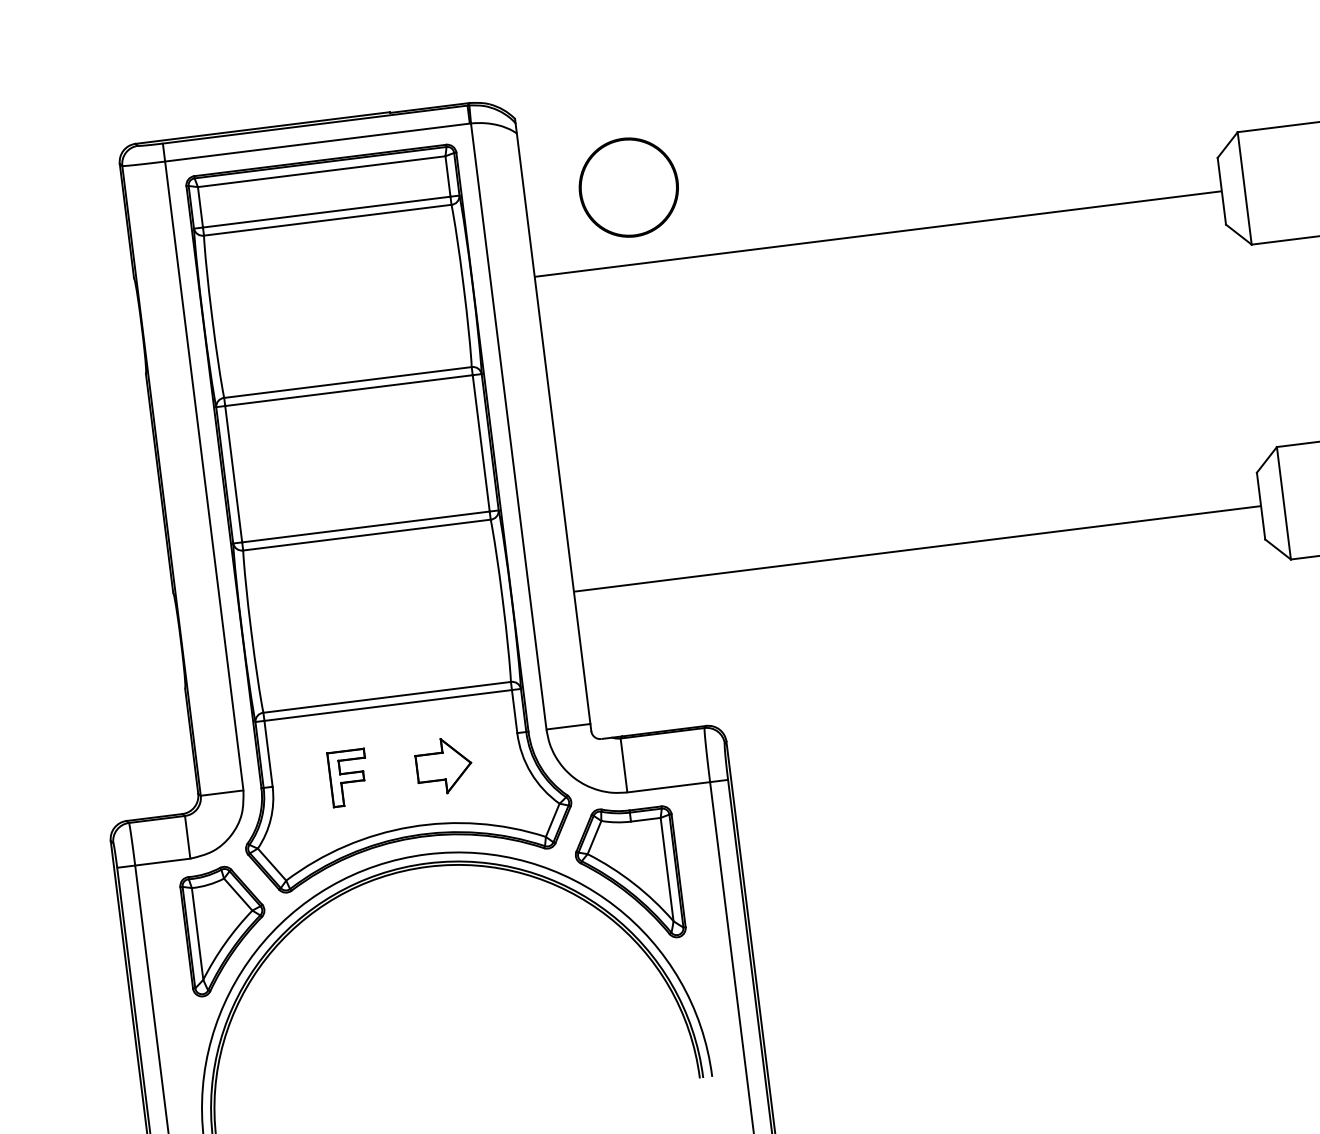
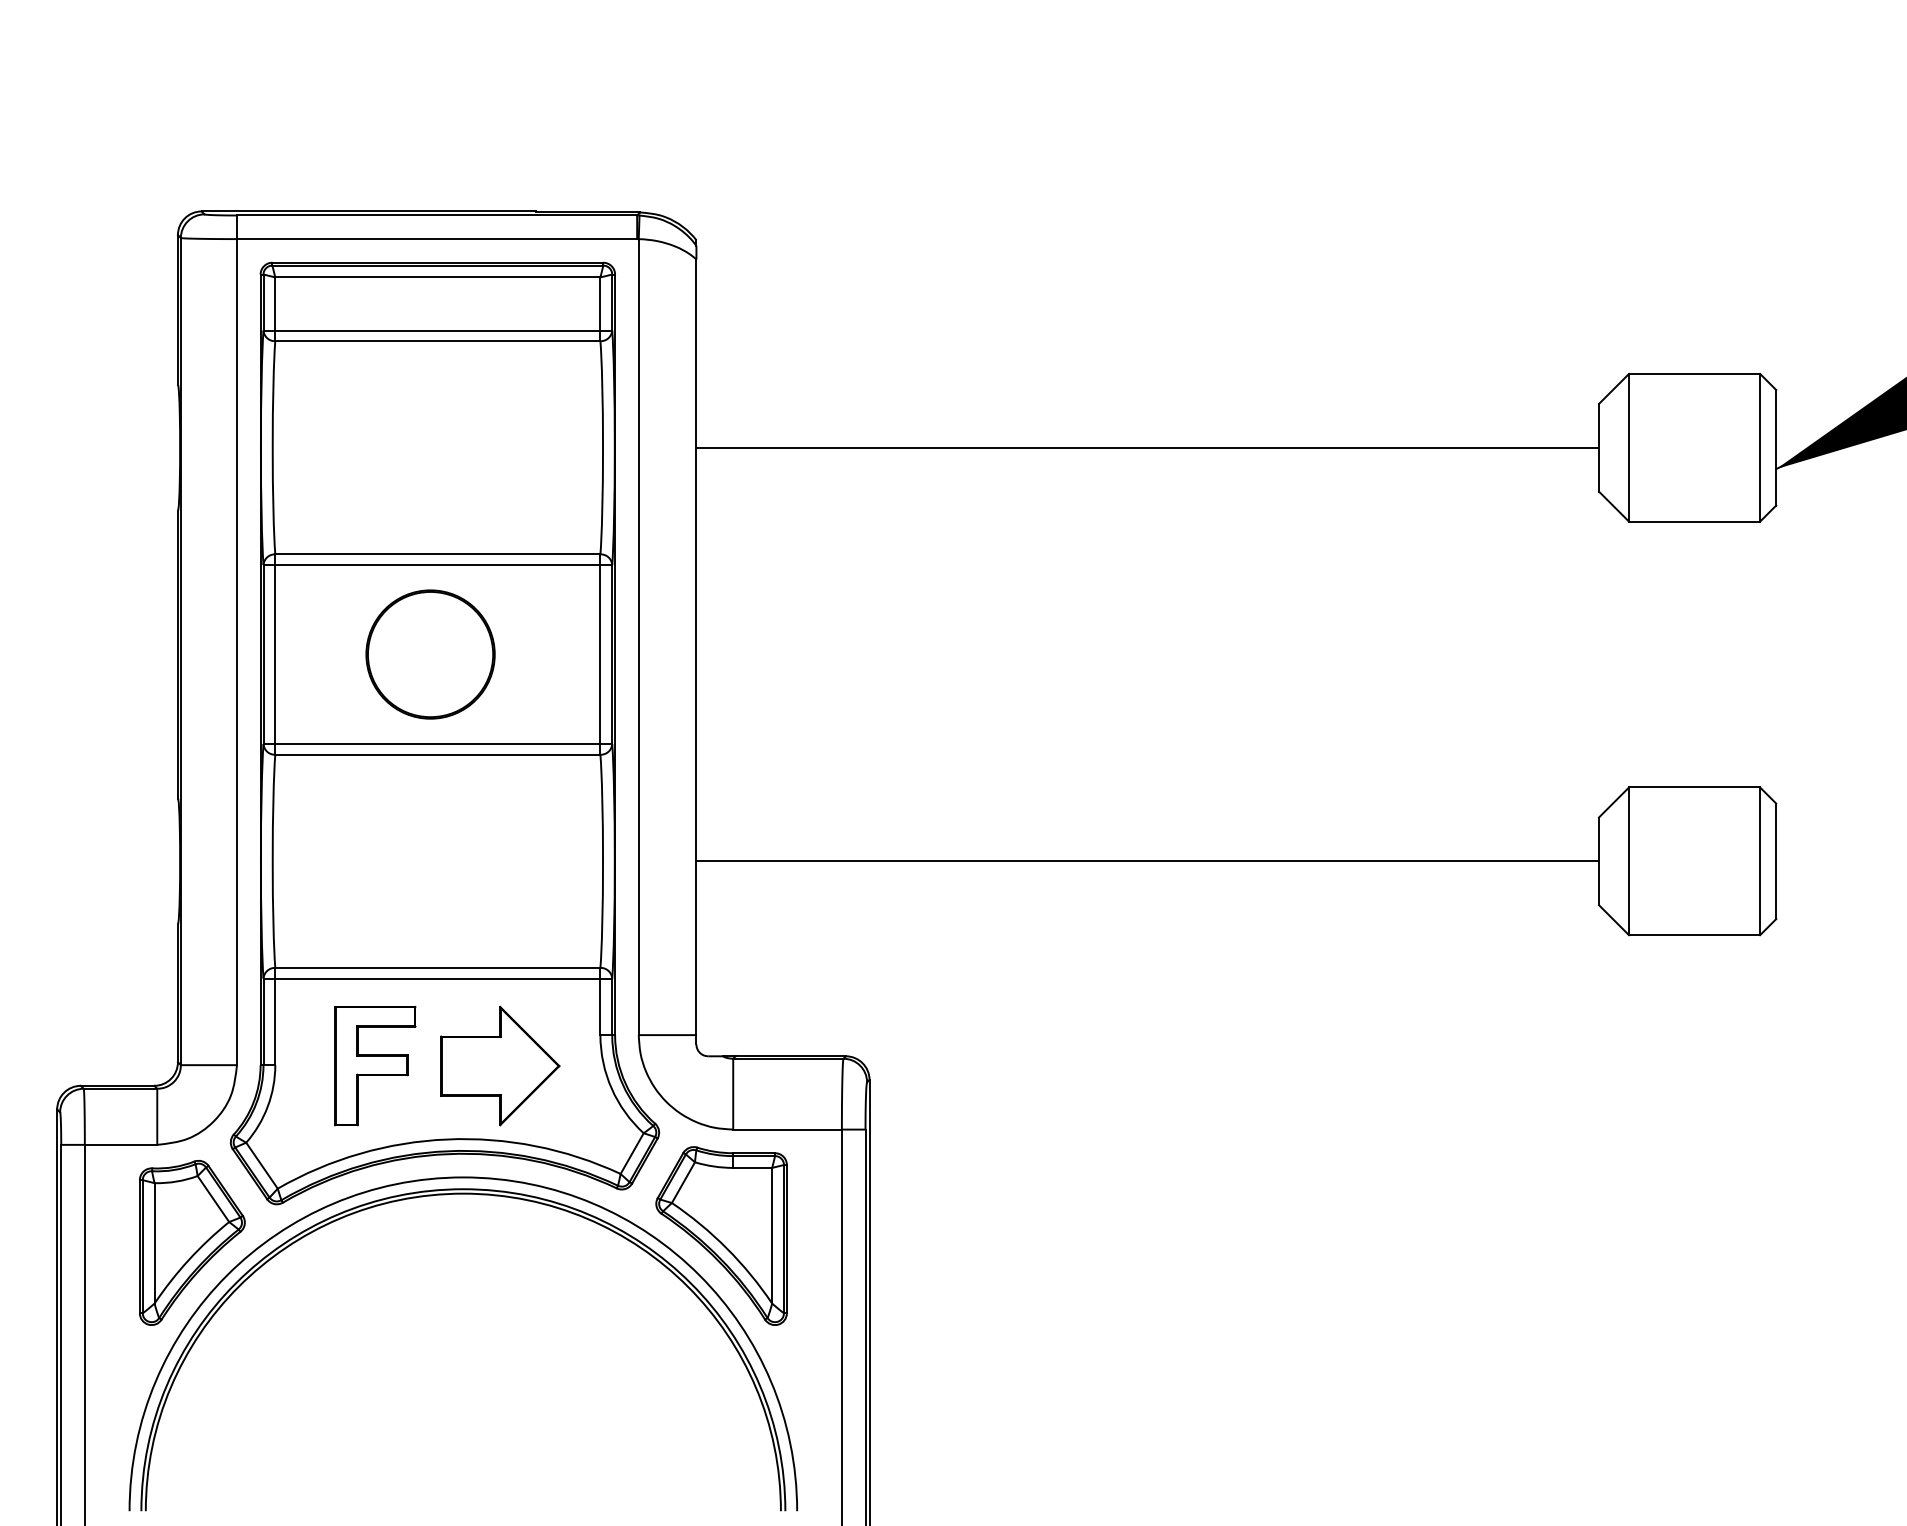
circle: (628, 187) -> (430, 654), moved
part: (444, 765) -> (500, 1065), size x1.67
part: (348, 777) -> (375, 1065), size x1.67

